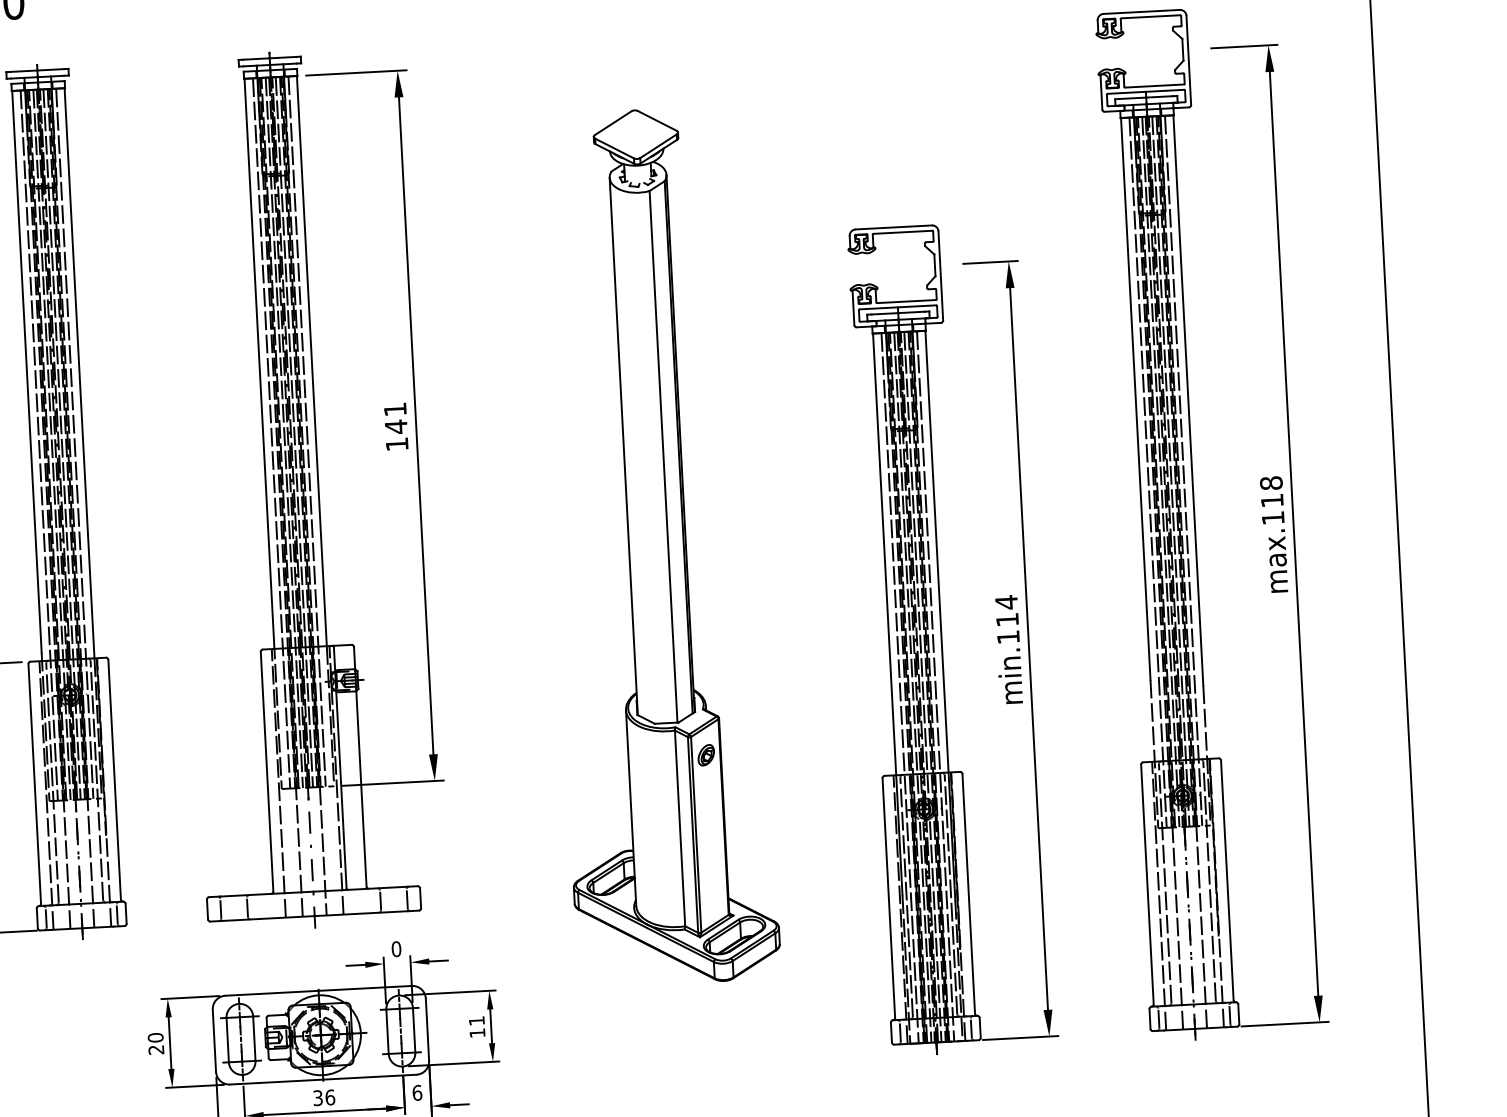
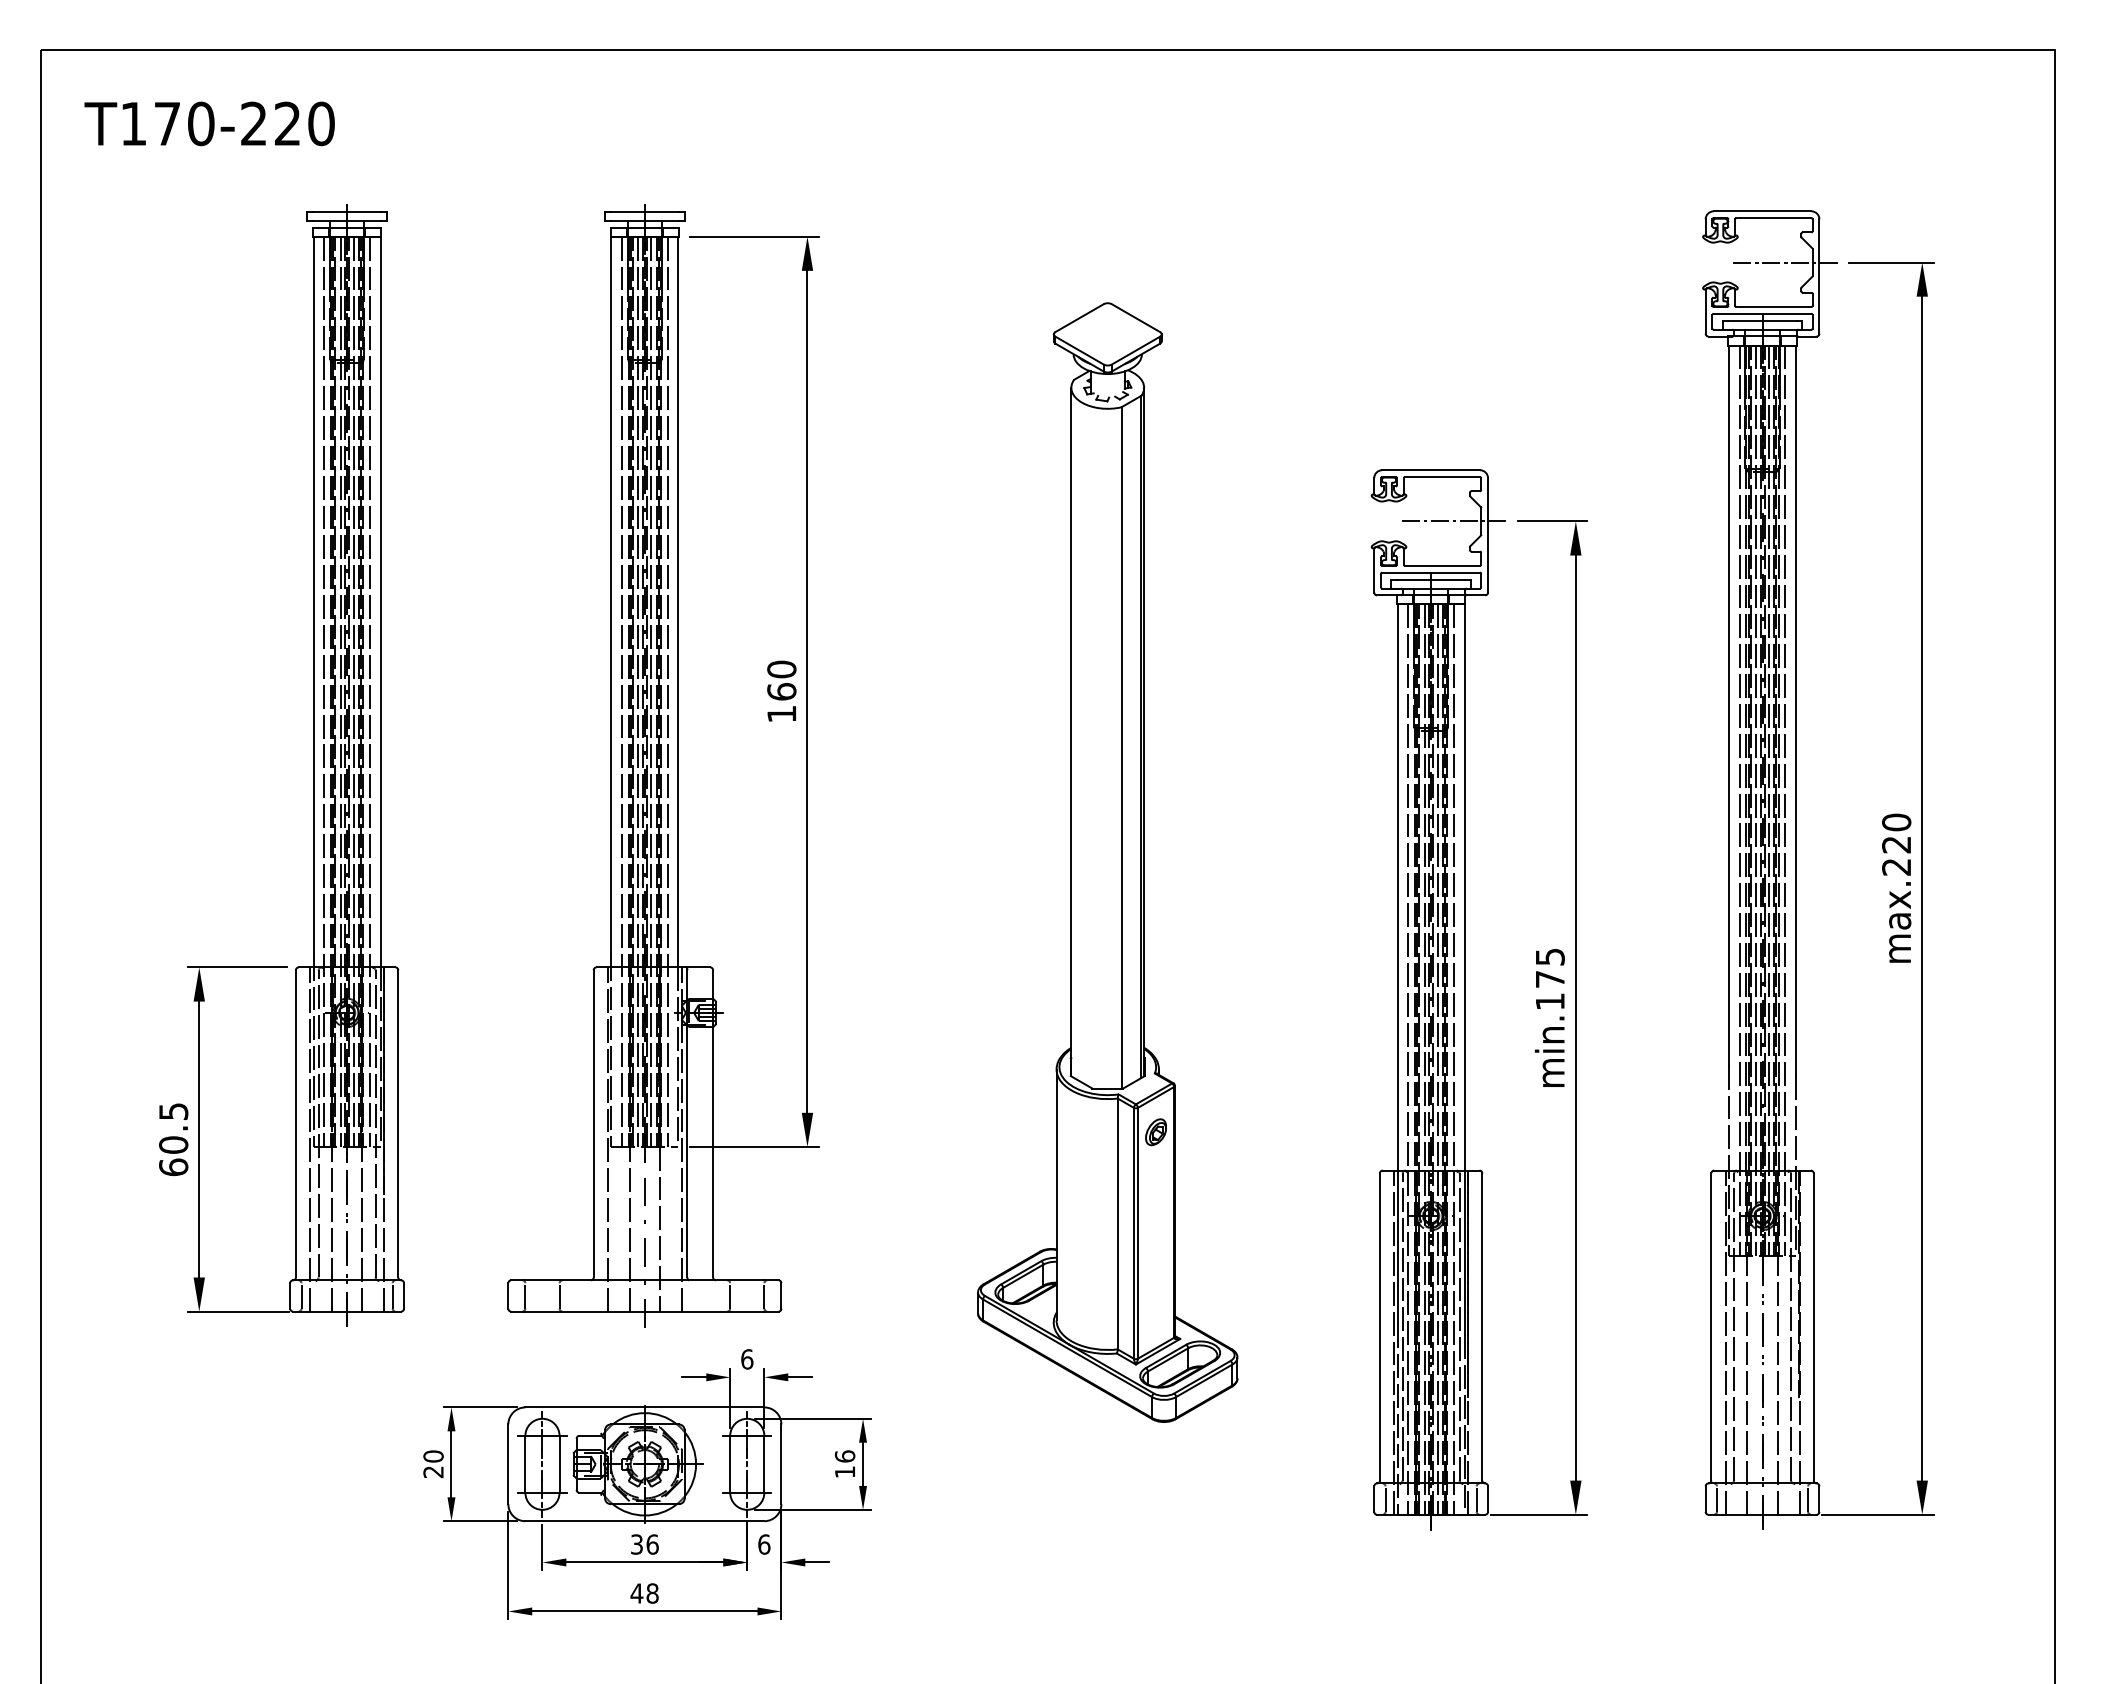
line: (1161, 50) -> (1785, 262), added
line: (913, 266) -> (1453, 521), added
text: (395, 418) -> (781, 680), 141 -> 160
text: (1272, 500) -> (1896, 844), max.118 -> max.220
text: (1007, 610) -> (1550, 967), min.114 -> min.175
text: (396, 949) -> (747, 1359), 0 -> 6
text: (476, 1020) -> (844, 1456), 11 -> 16

